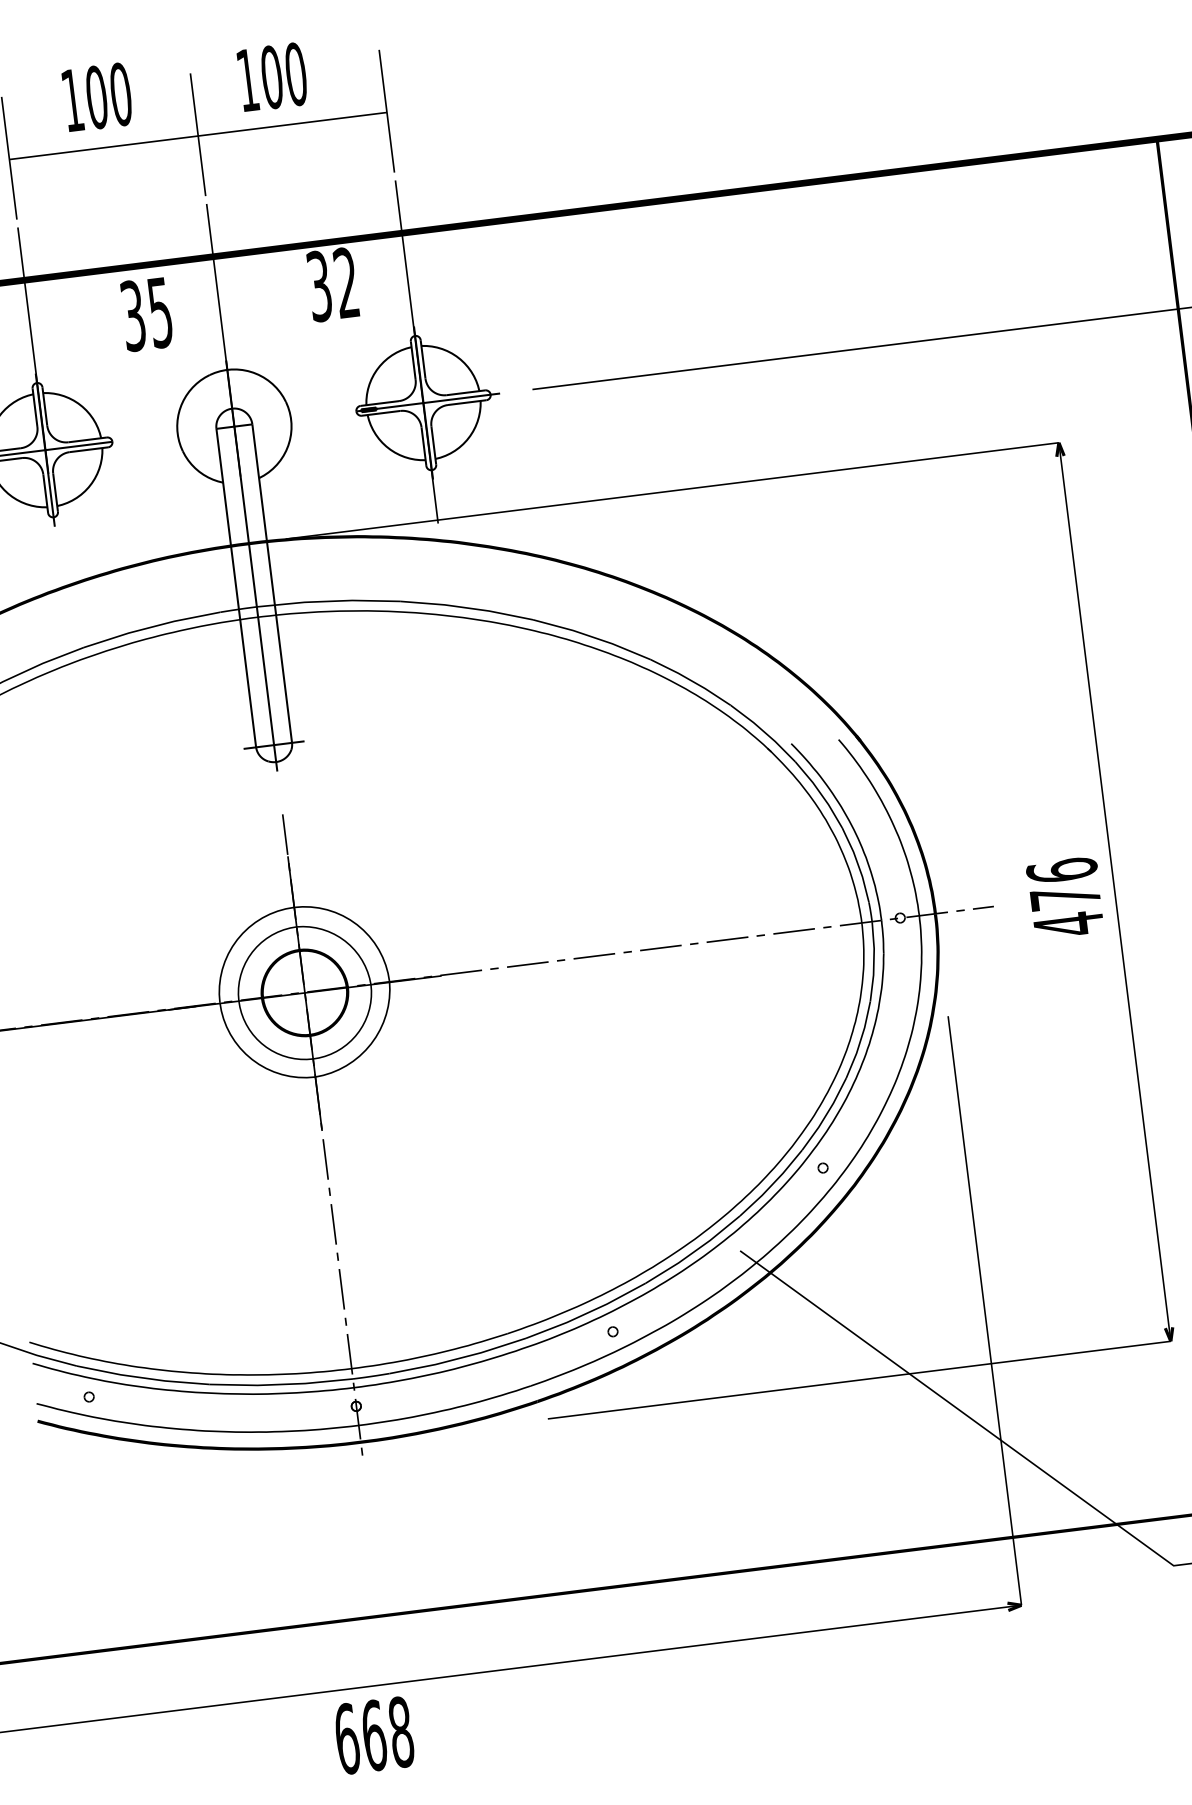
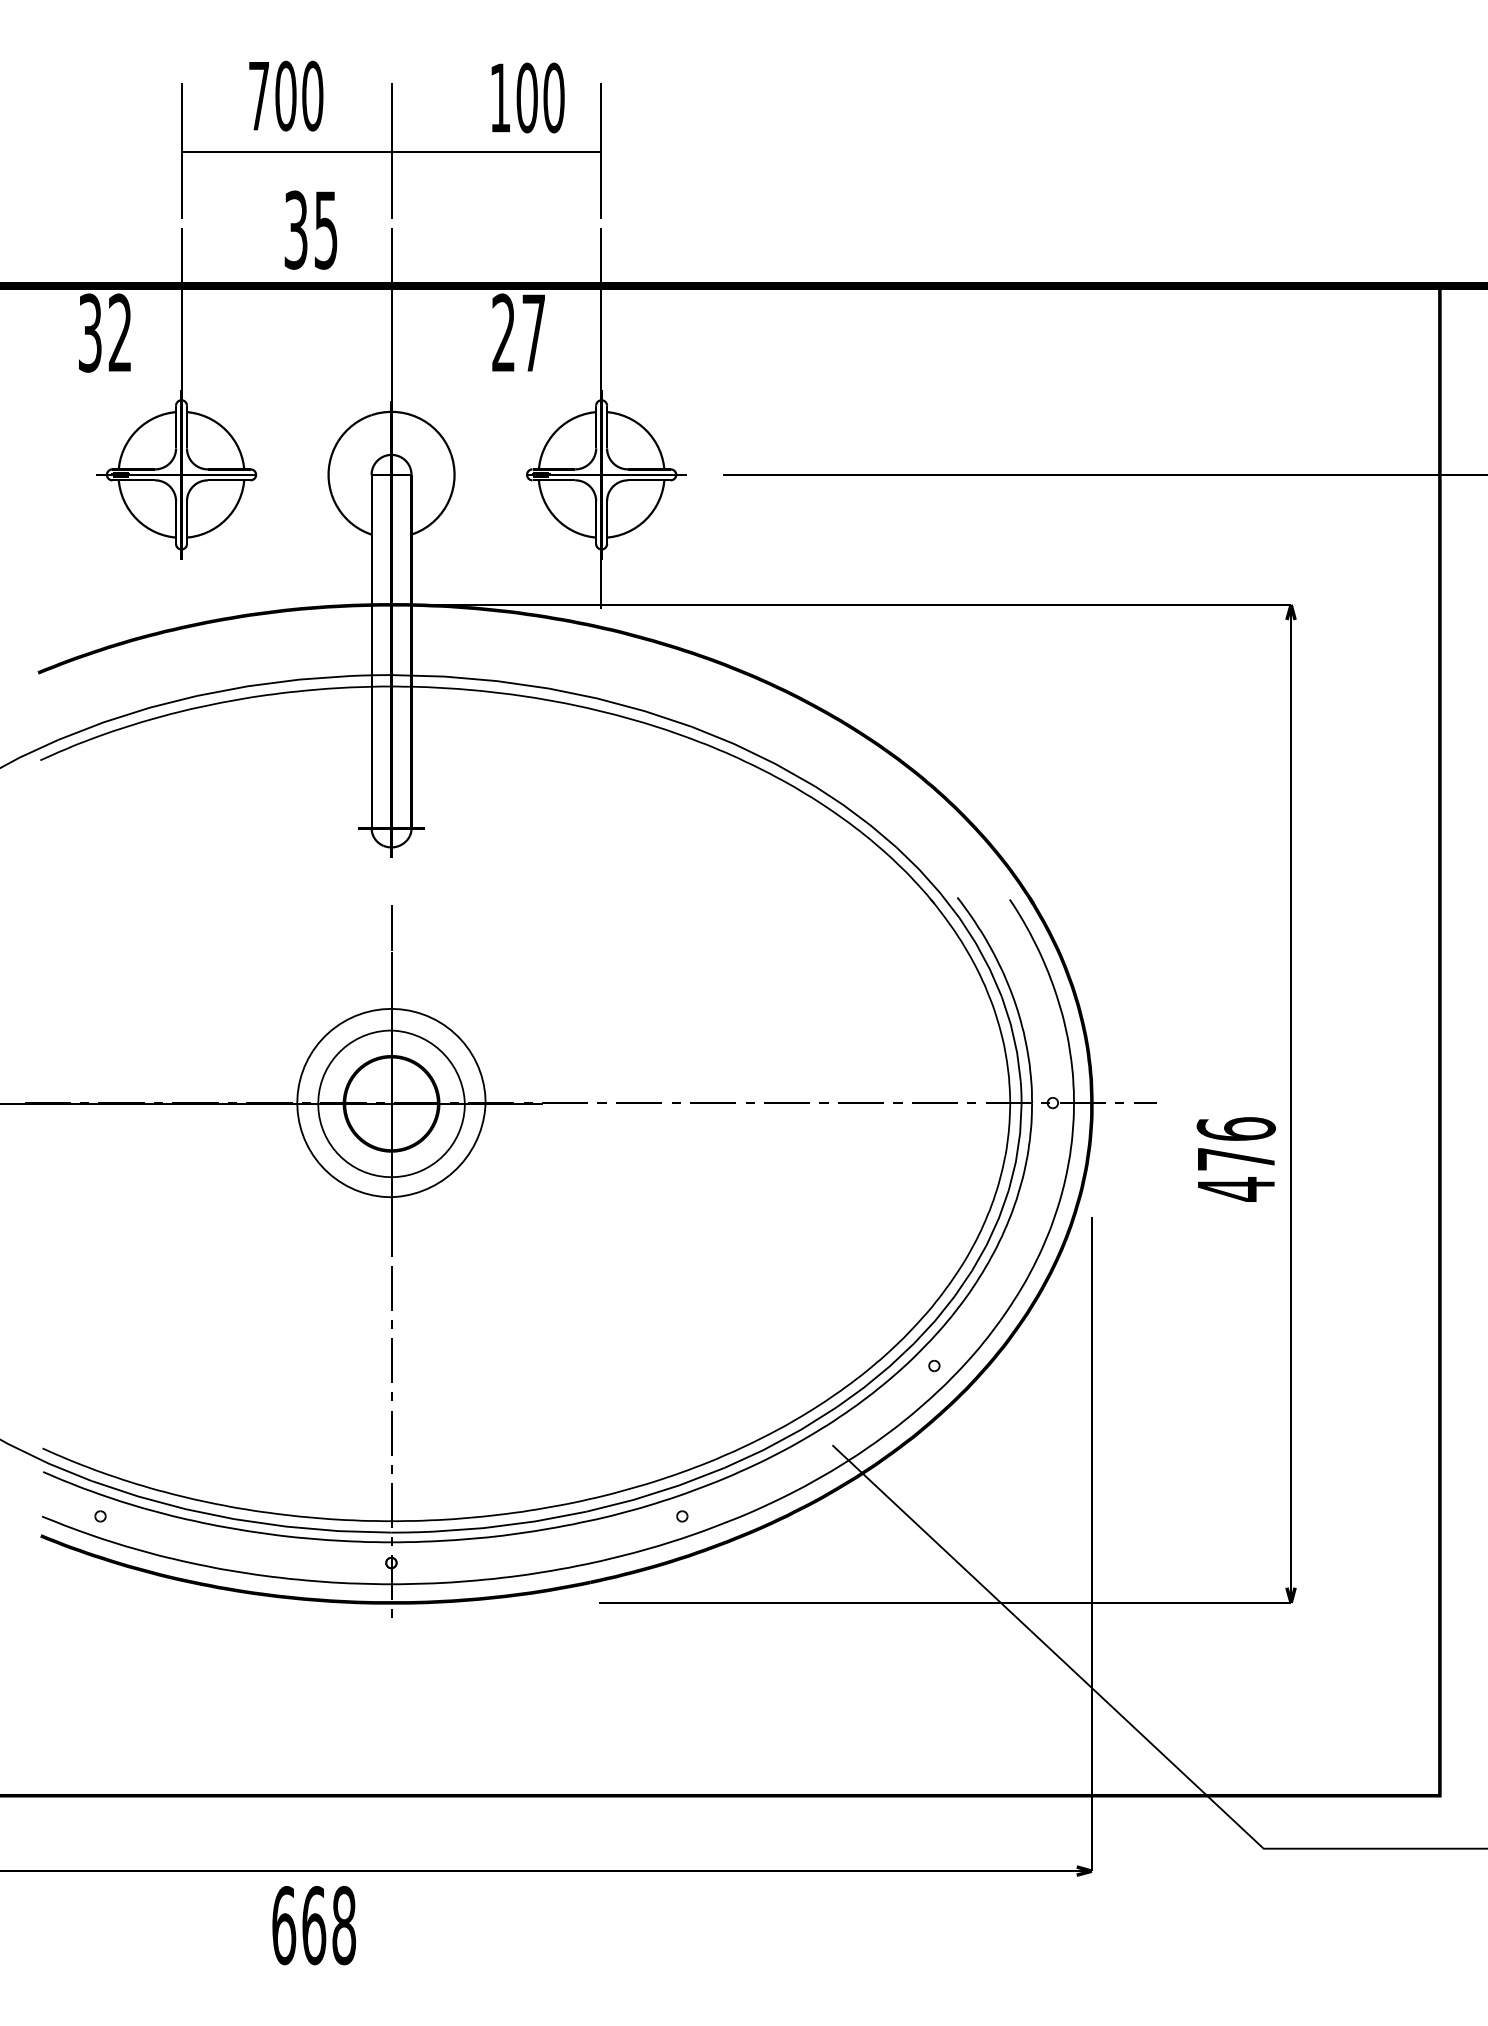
text: (272, 76) -> (527, 97), moved
text: (72, 100) -> (258, 96), 100 -> 700
text: (332, 284) -> (518, 332), 32 -> 27
text: (146, 313) -> (310, 229), moved
text: (1064, 897) -> (1235, 1159), moved
text: (373, 1735) -> (313, 1925), moved

